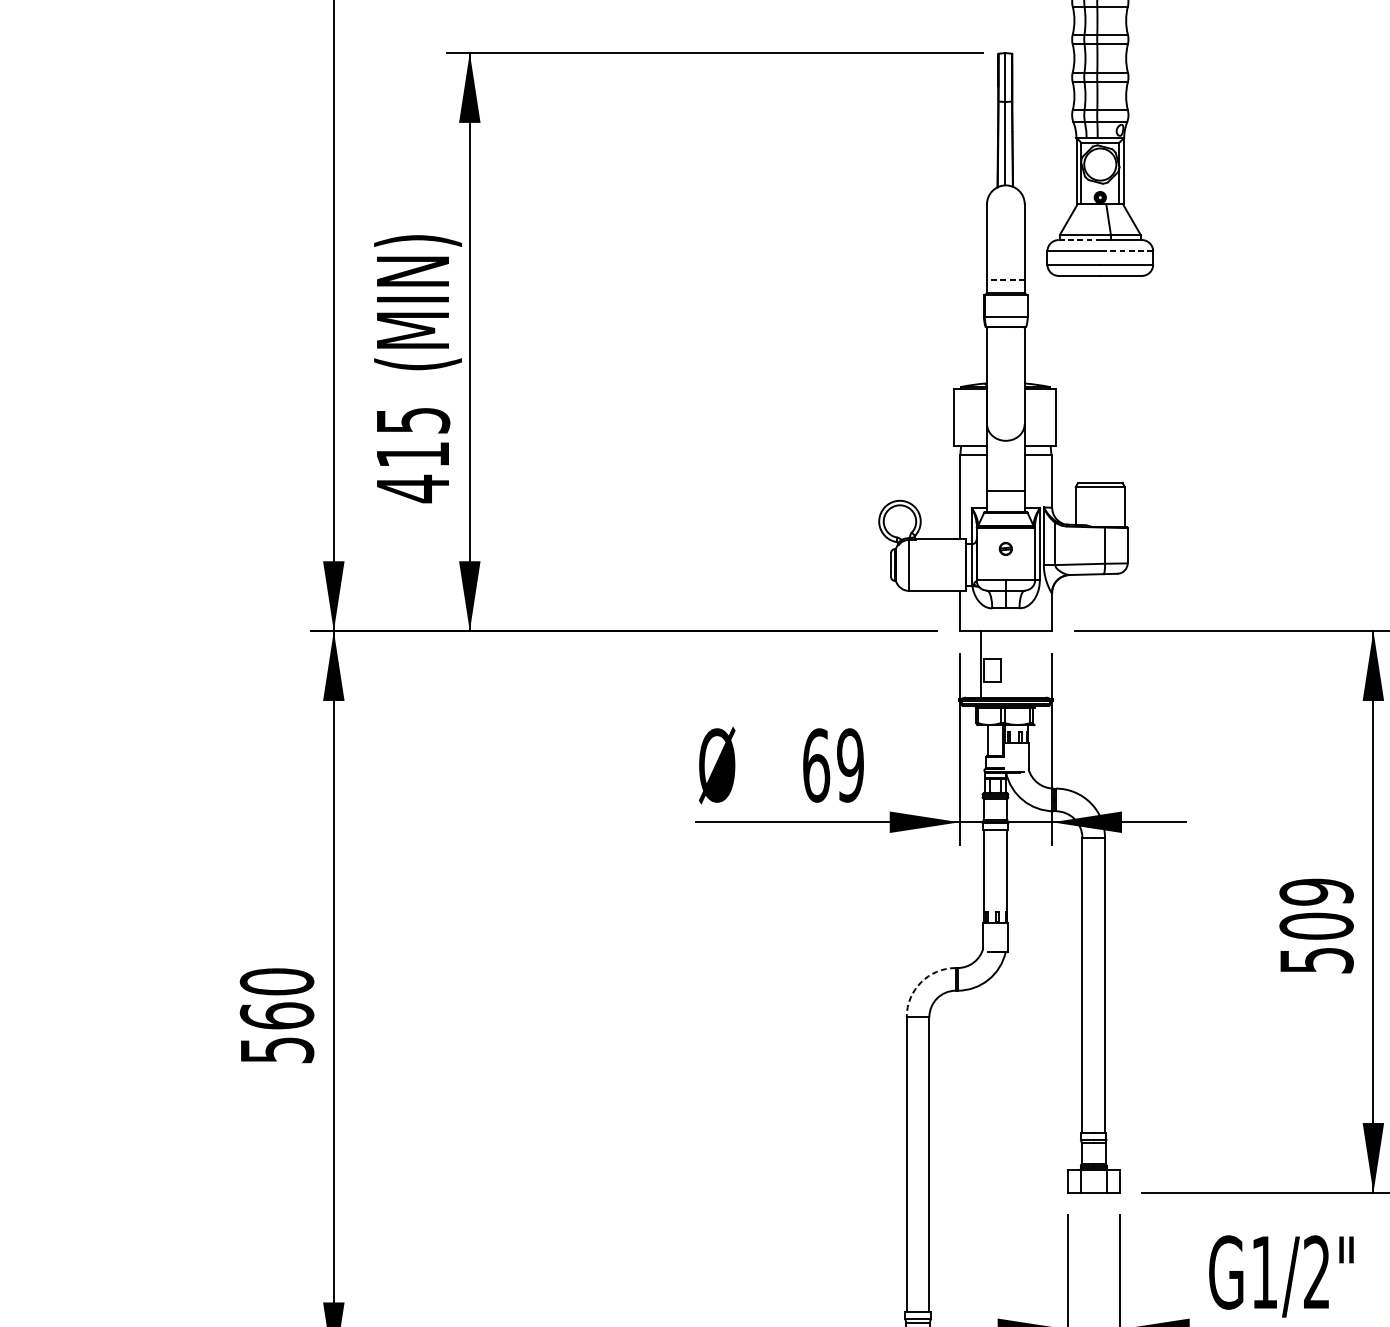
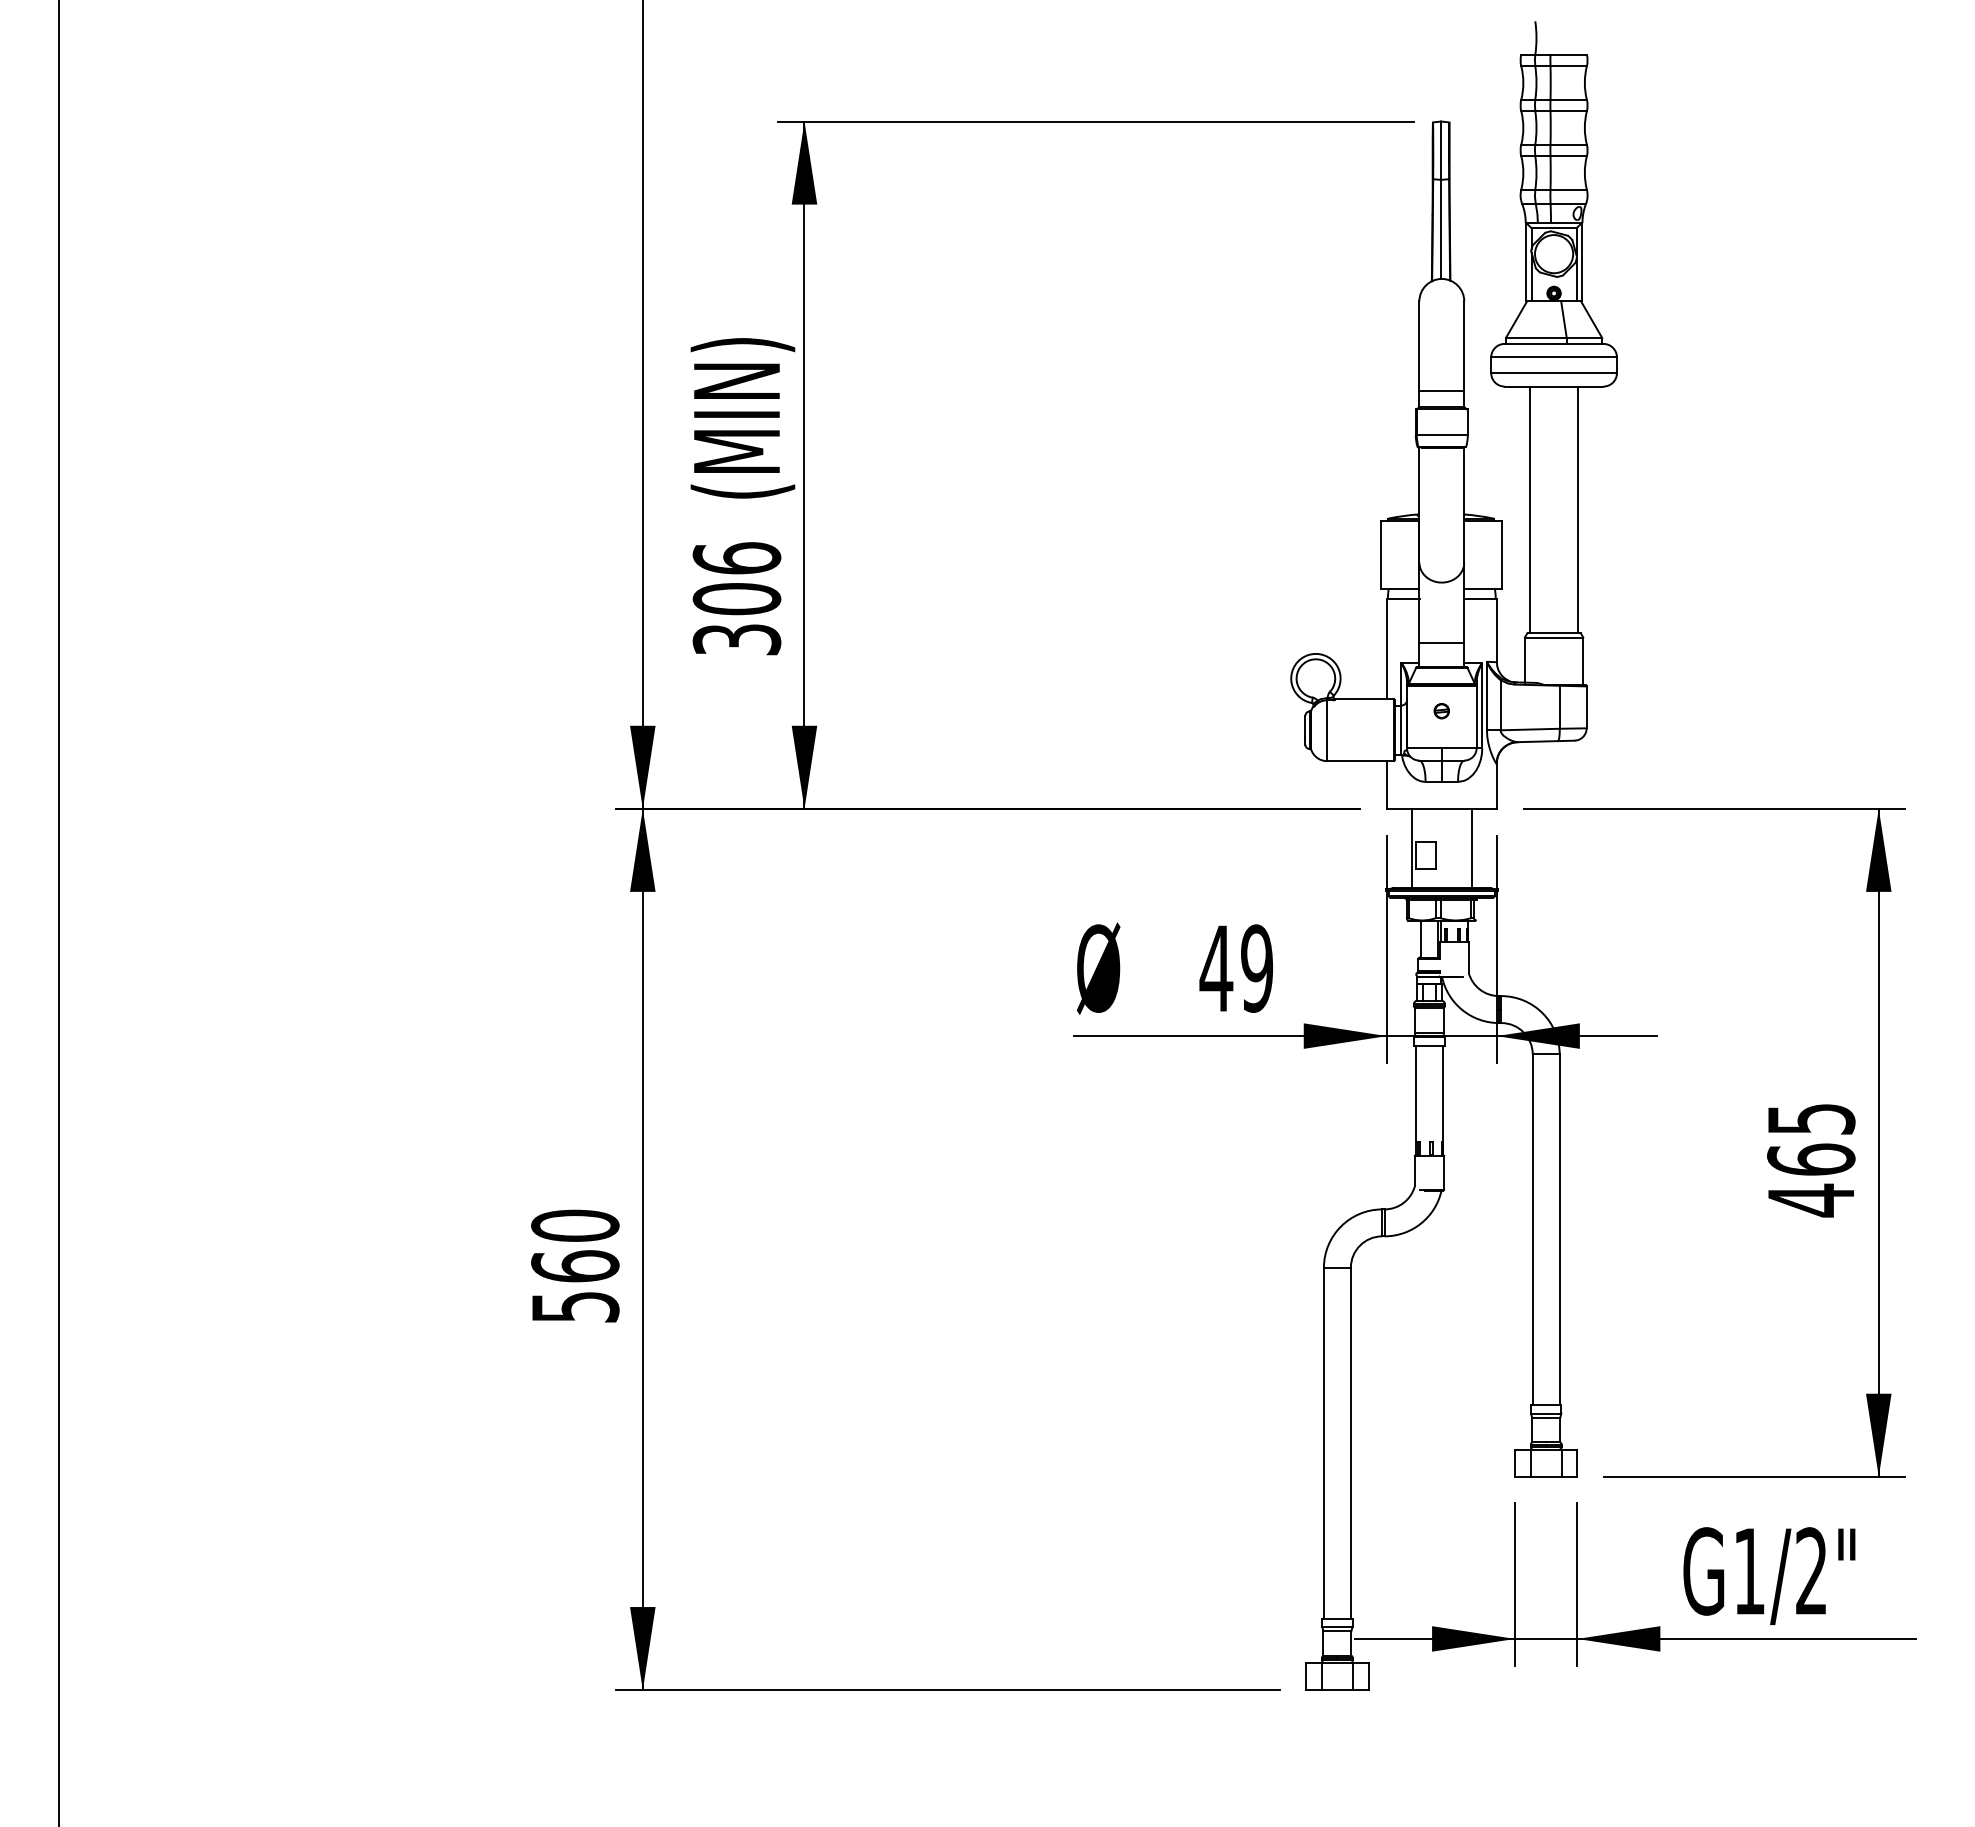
line: (1079, 239) -> (1529, 343), dashed -> solid
line: (1126, 251) -> (1585, 357), dashed -> solid
line: (1005, 280) -> (1441, 391), dashed -> solid
line: (1080, 379) -> (1530, 509), added
line: (1120, 379) -> (1578, 509), added
text: (412, 455) -> (736, 599), 415 -> 306
line: (1030, 664) -> (1471, 848), added
text: (816, 765) -> (1216, 968), 69 -> 49
text: (1316, 926) -> (1811, 1160), 509 -> 465
arc: (921, 982) -> (1341, 1226), dashed -> solid

